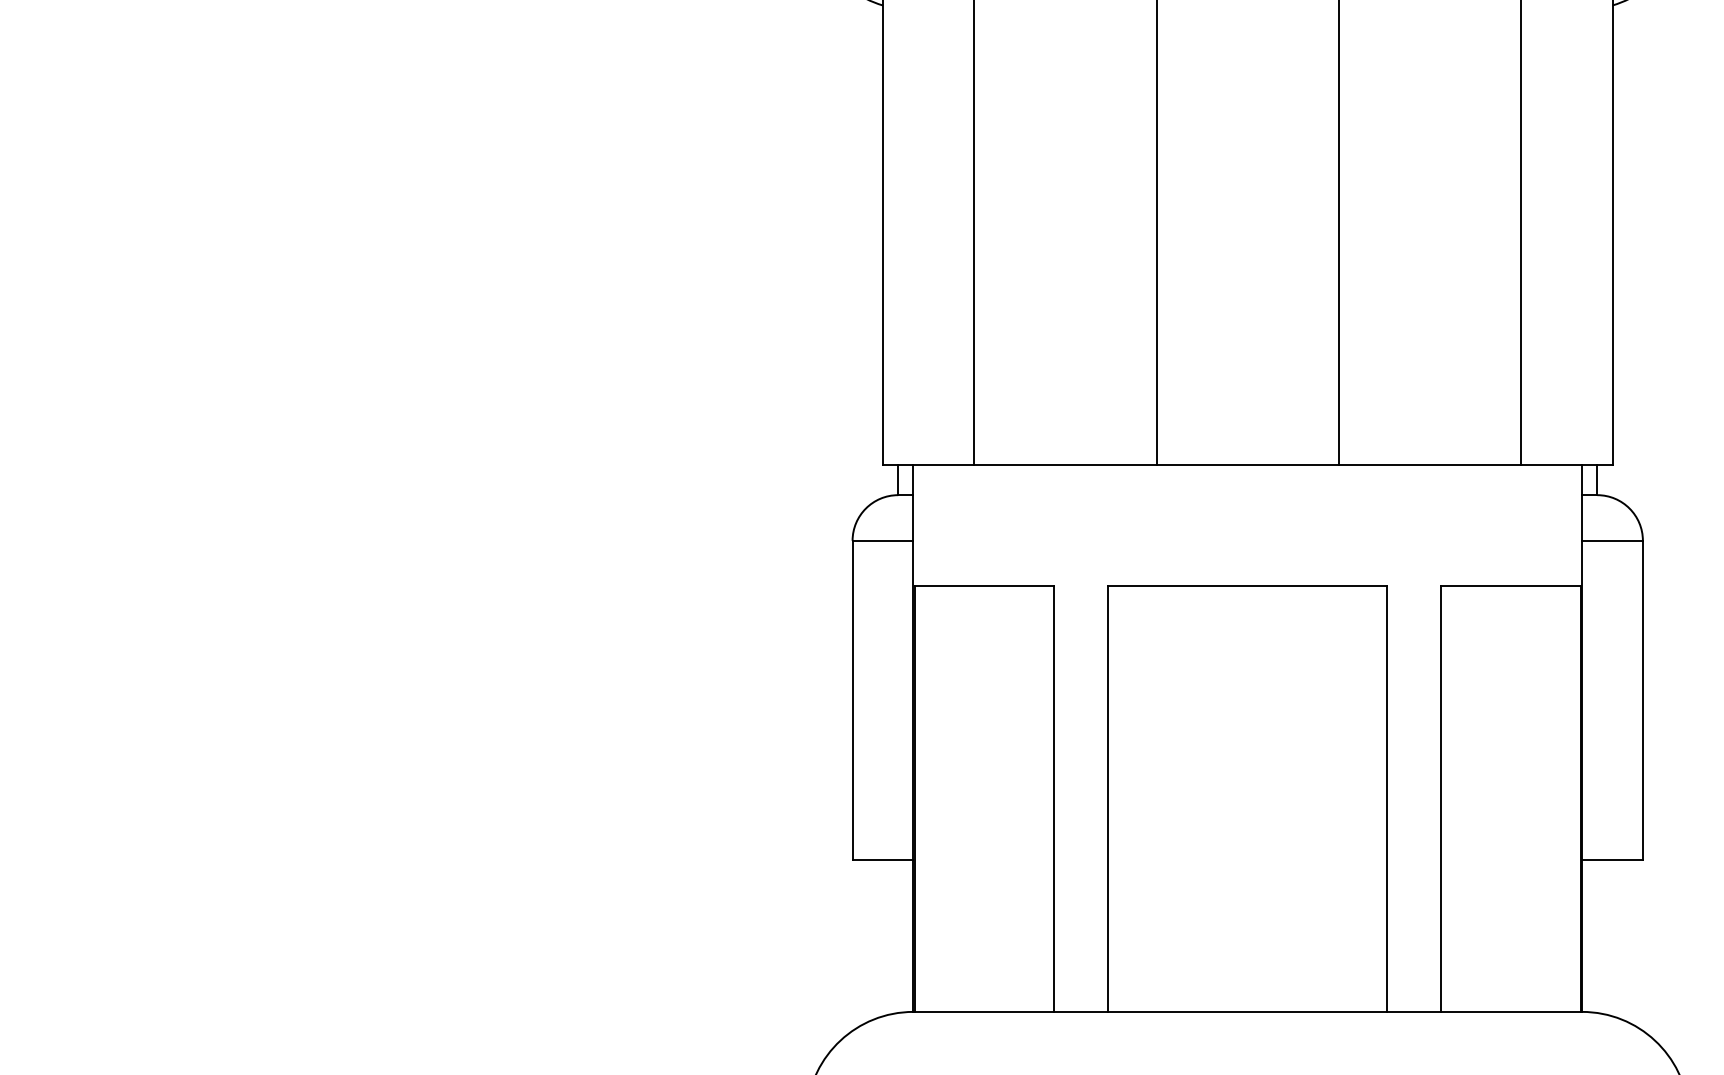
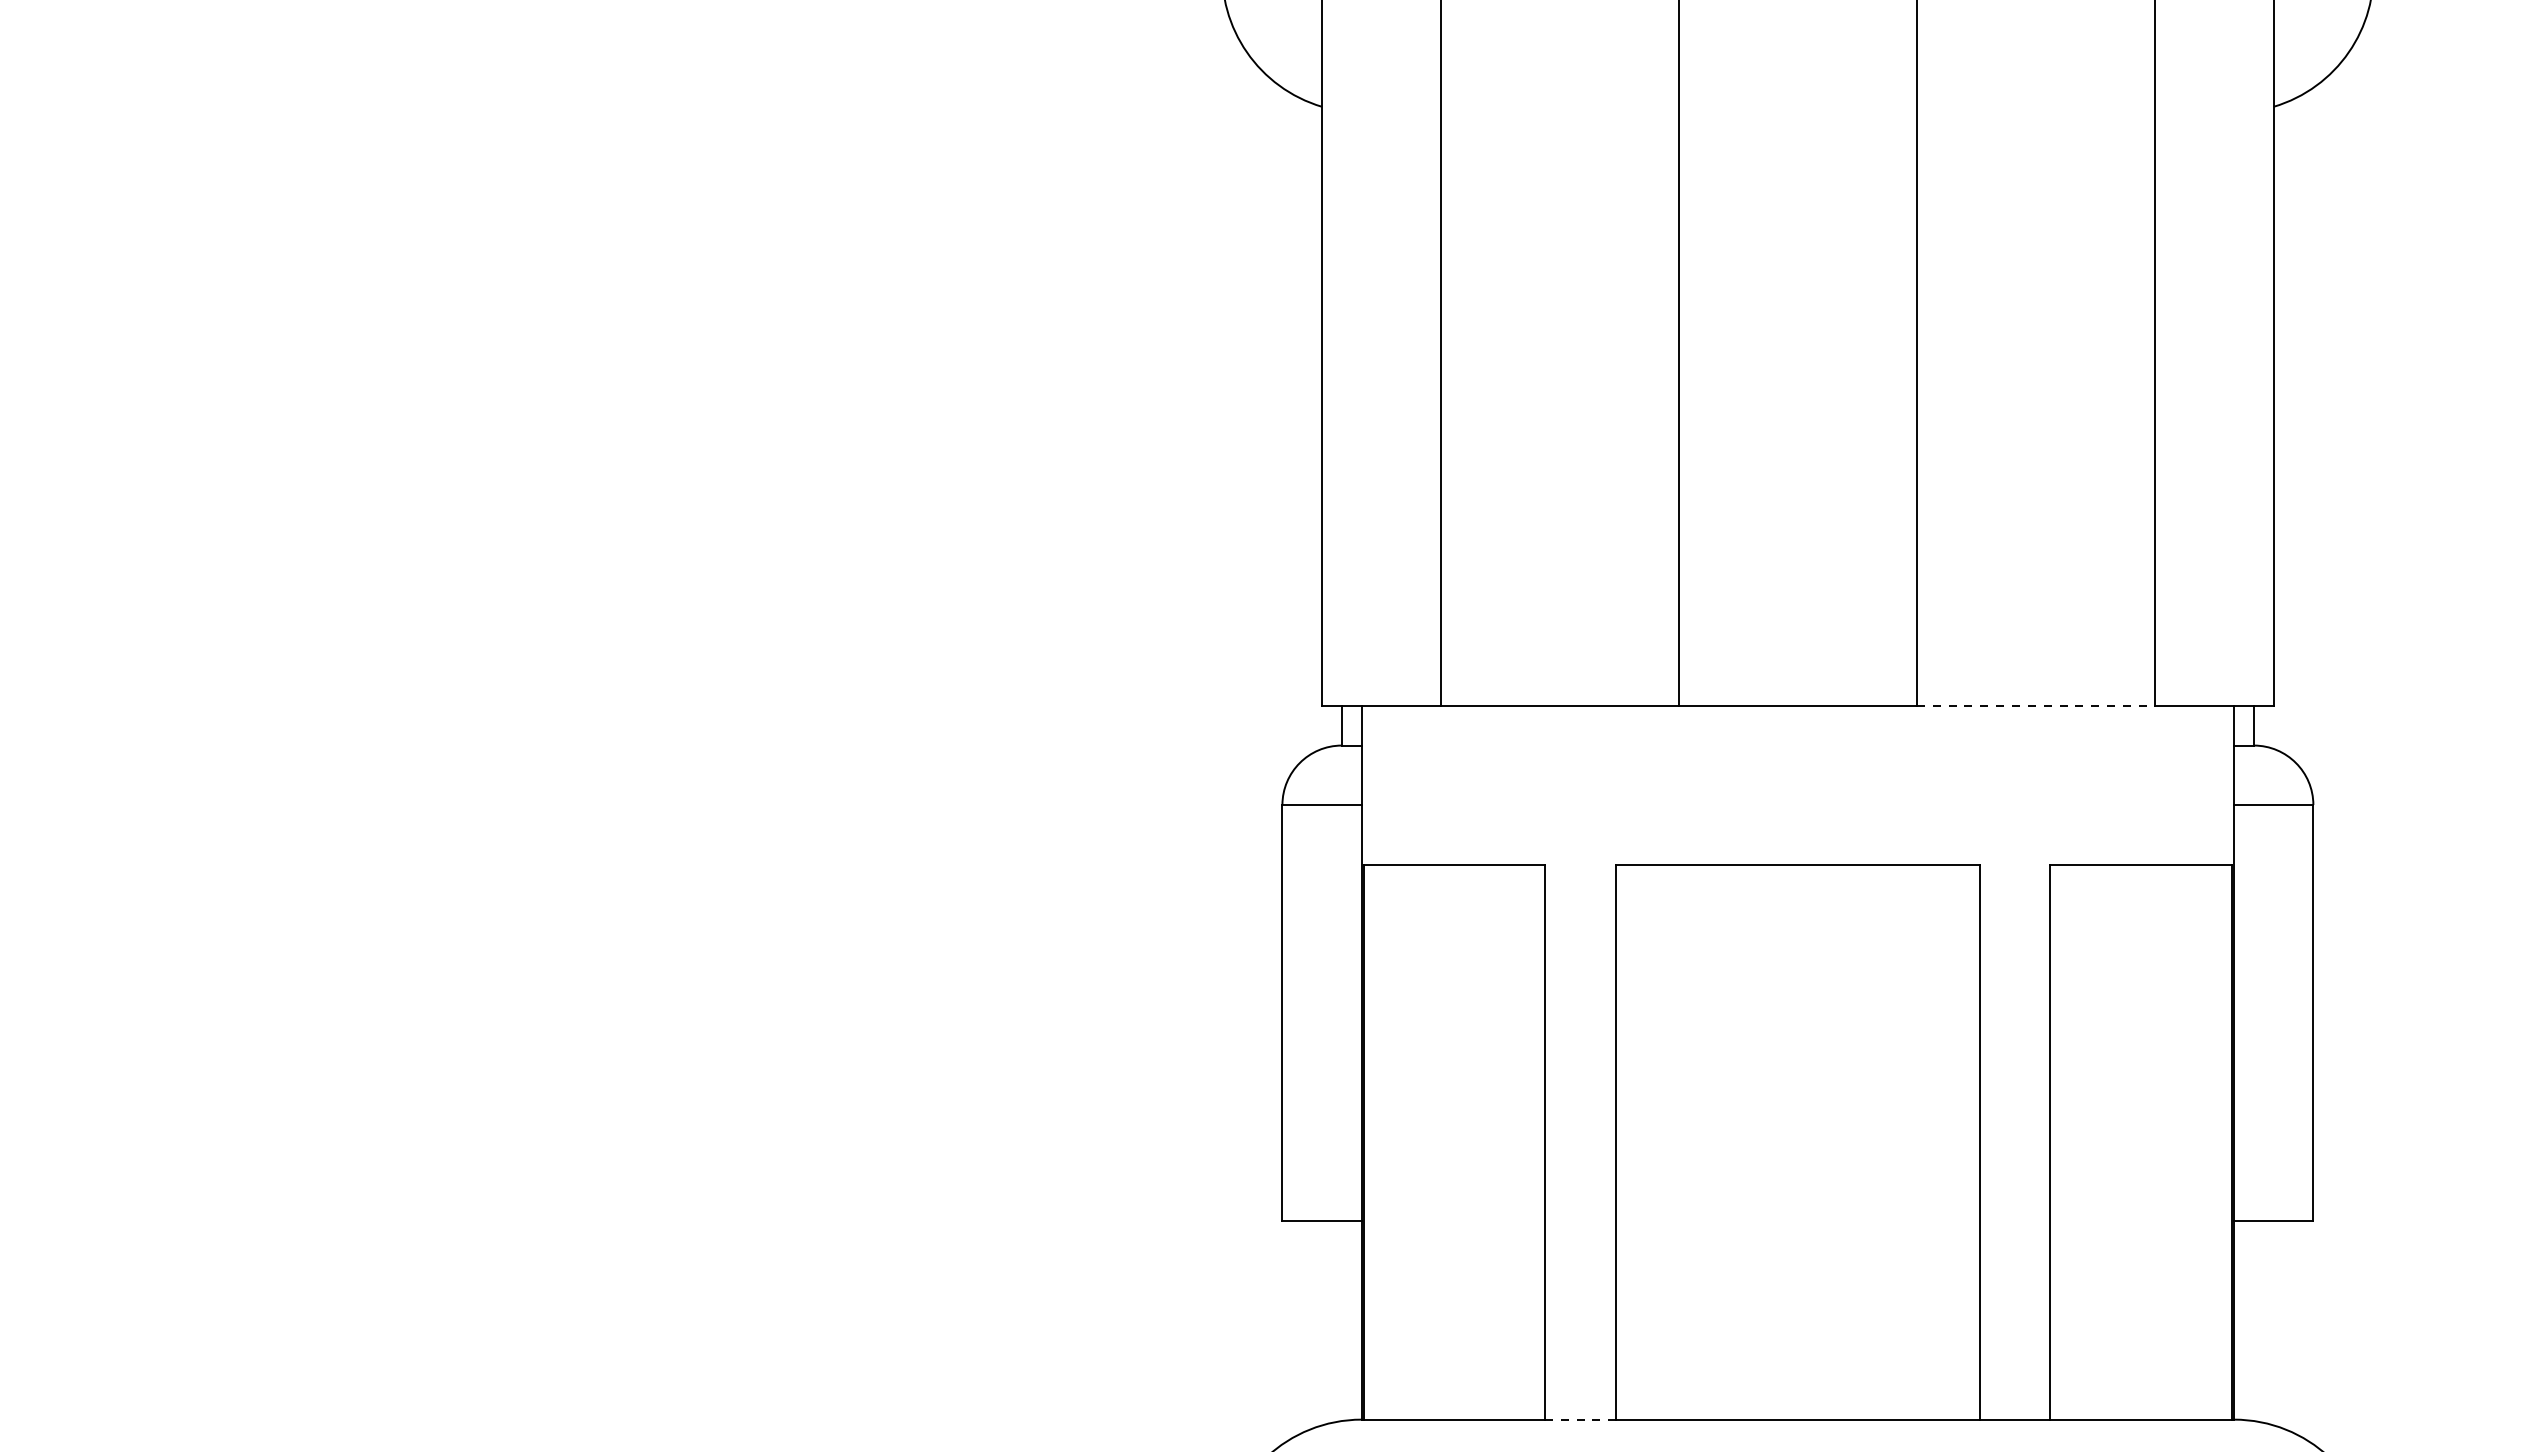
line: (1429, 464) -> (2035, 705), solid -> dashed
line: (1081, 1011) -> (1580, 1419), solid -> dashed

